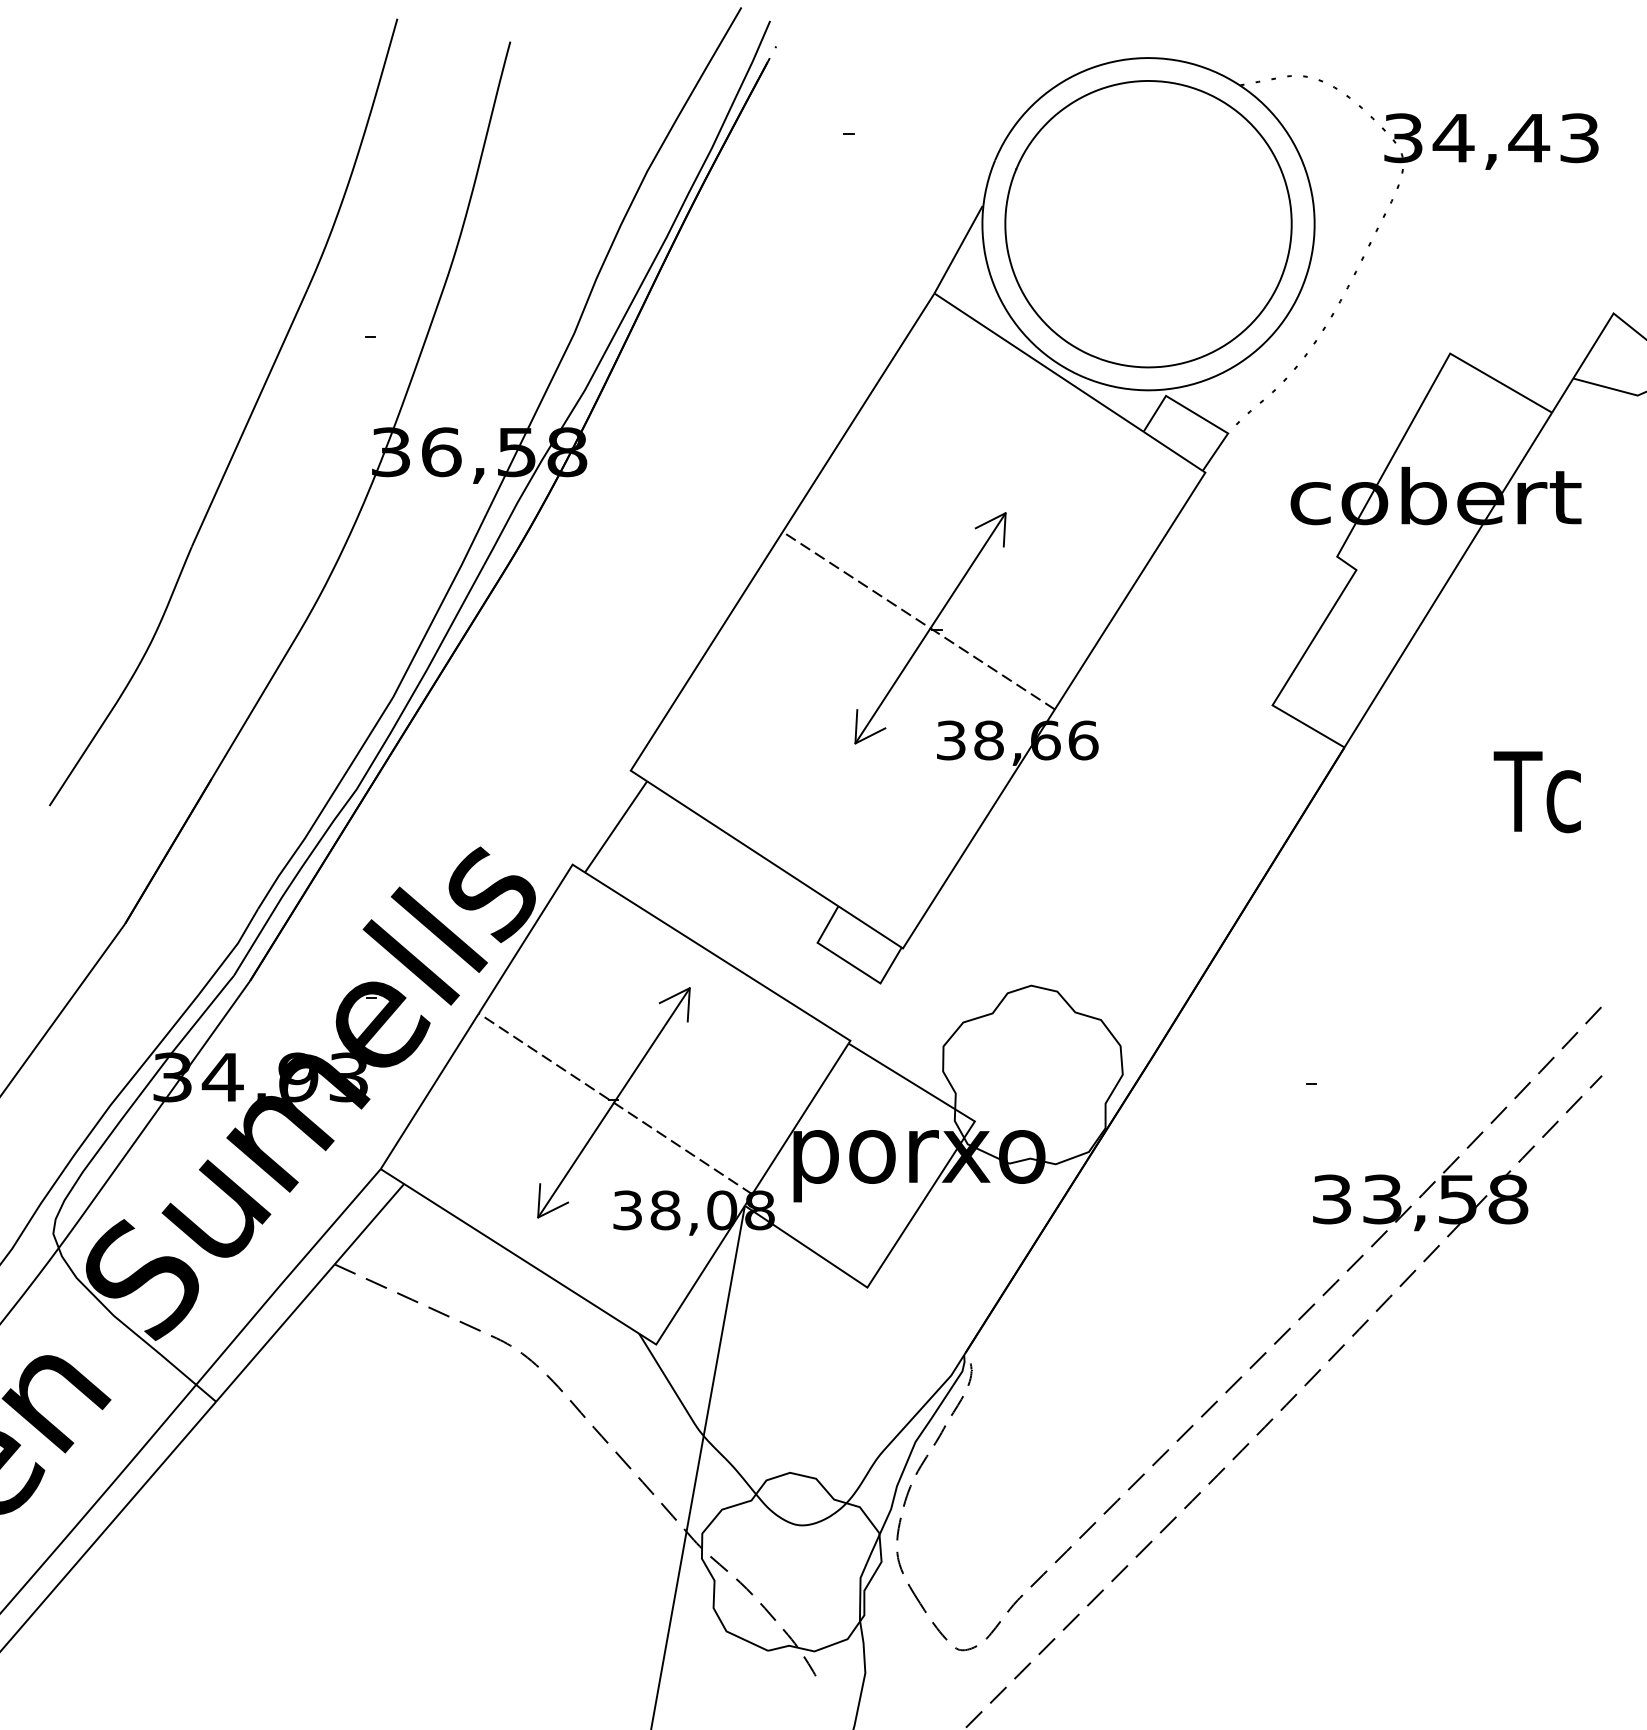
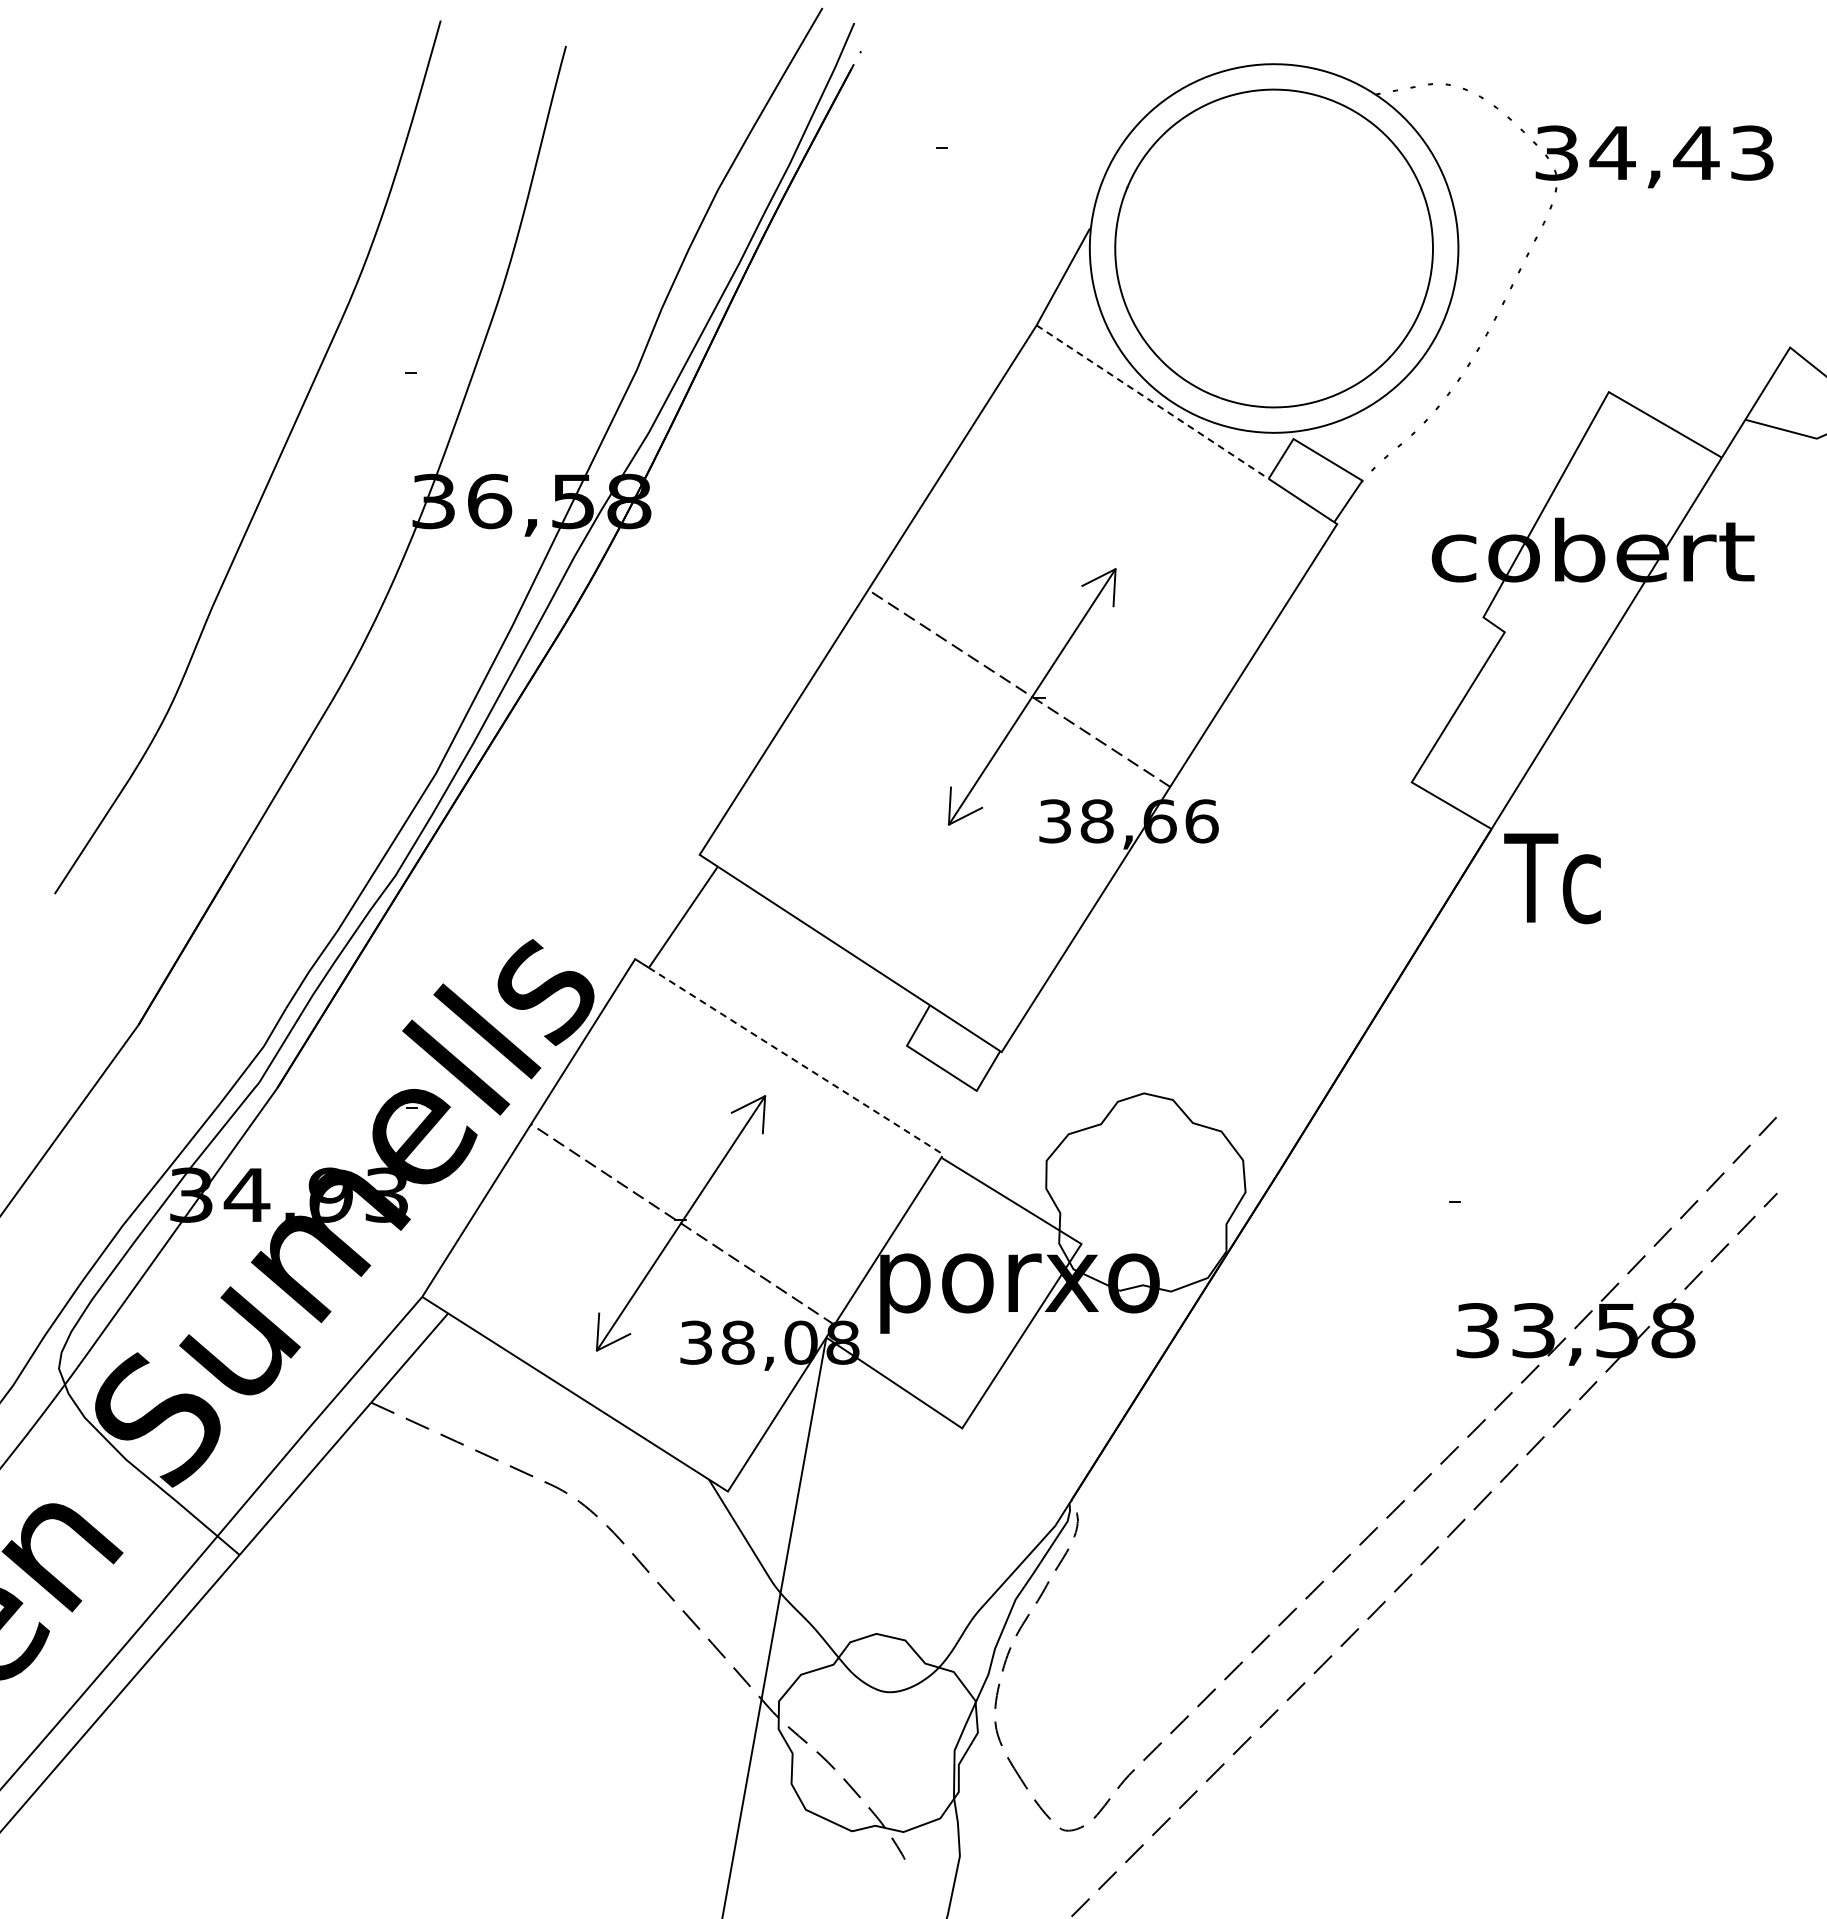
line: (1039, 362) -> (1153, 402), solid -> dashed
text: (1537, 791) -> (1552, 878), moved
line: (719, 957) -> (798, 1062), solid -> dashed

